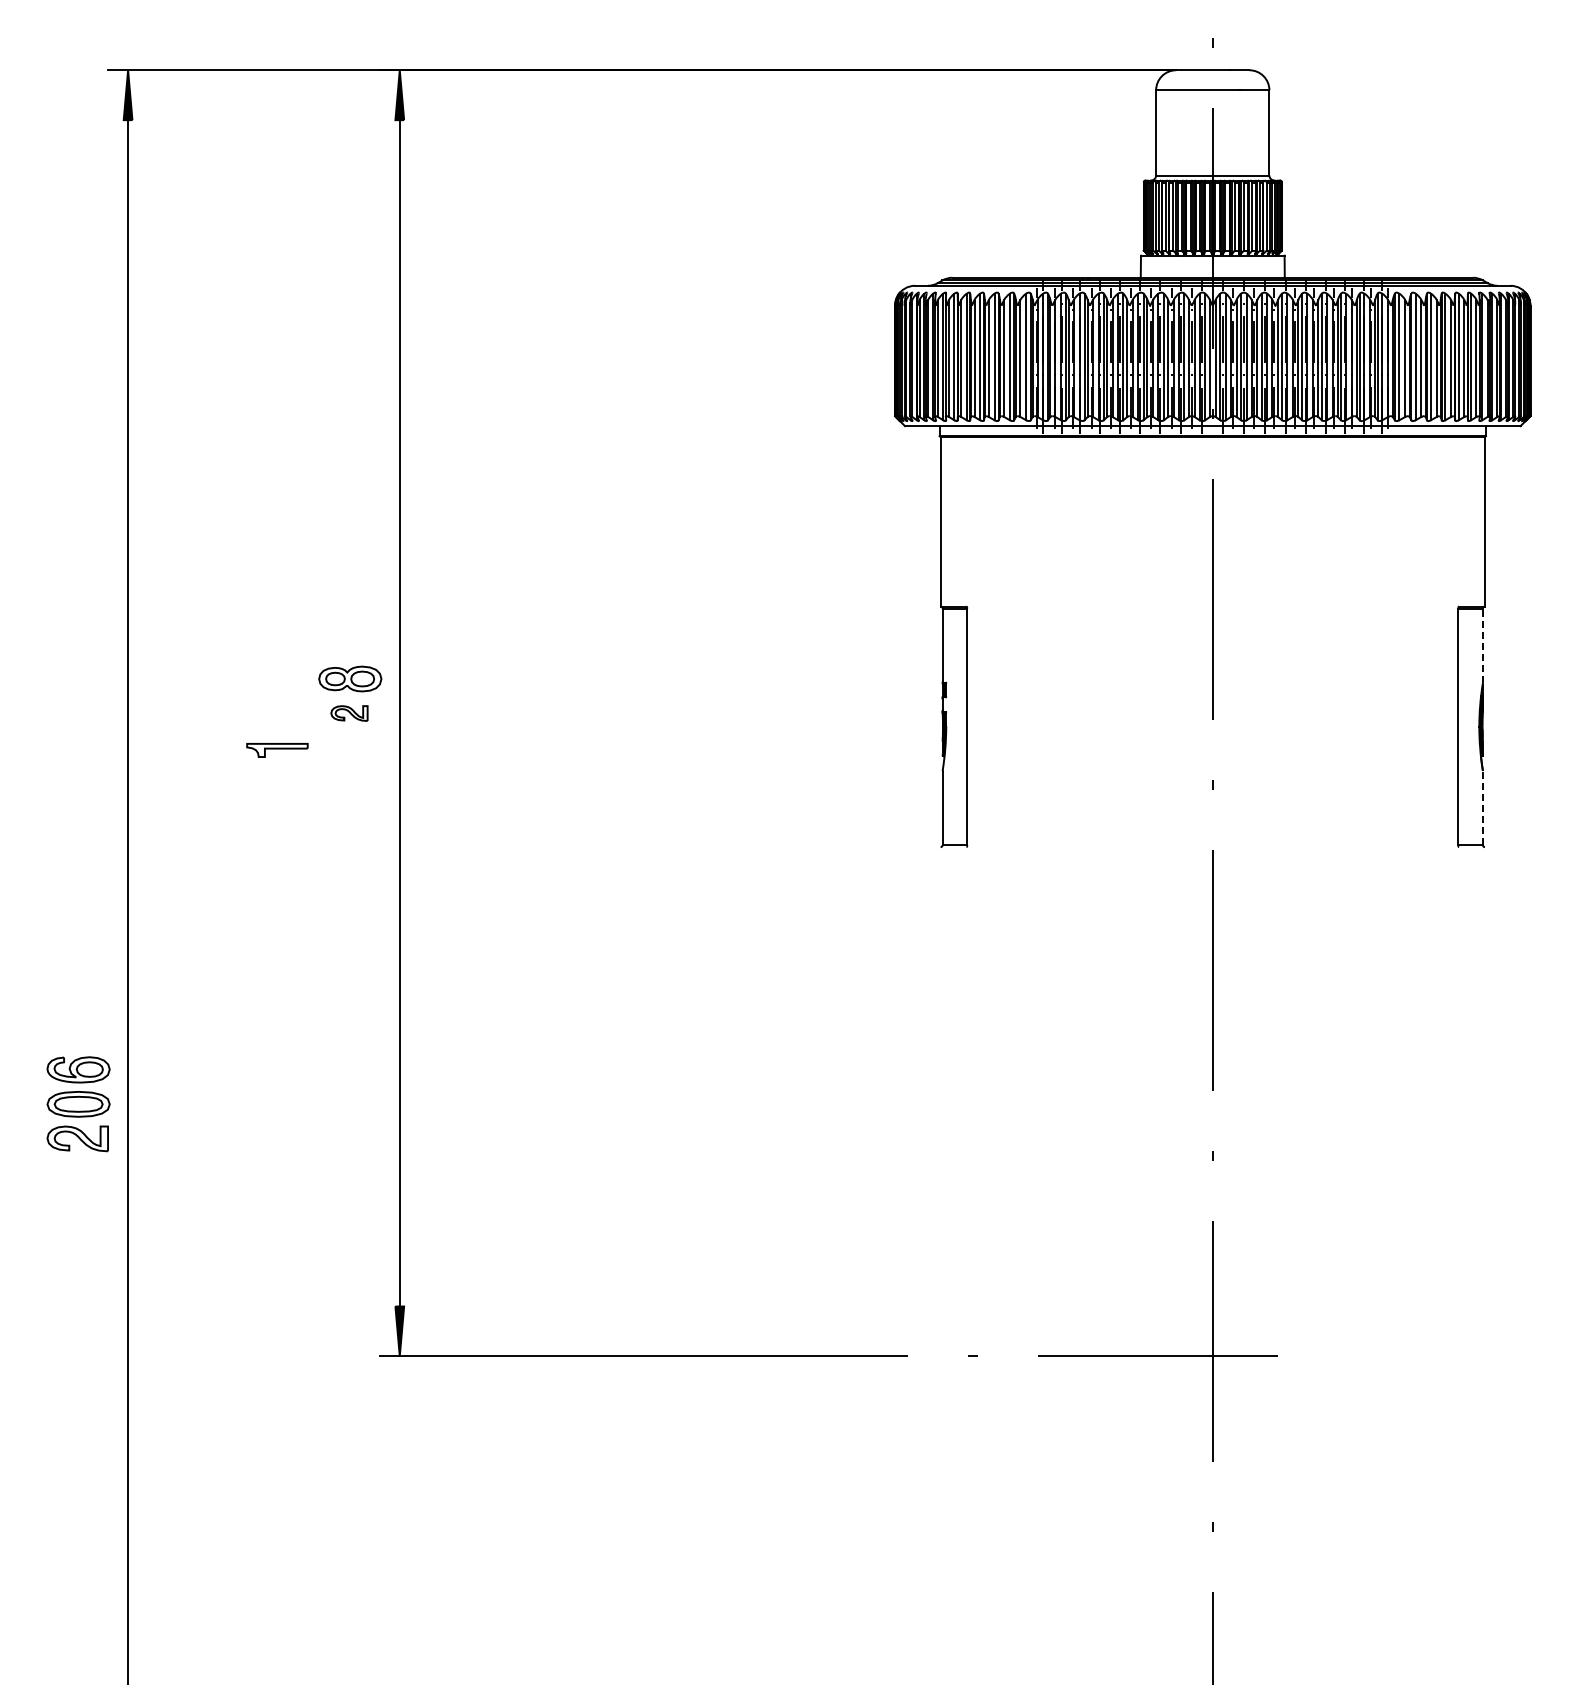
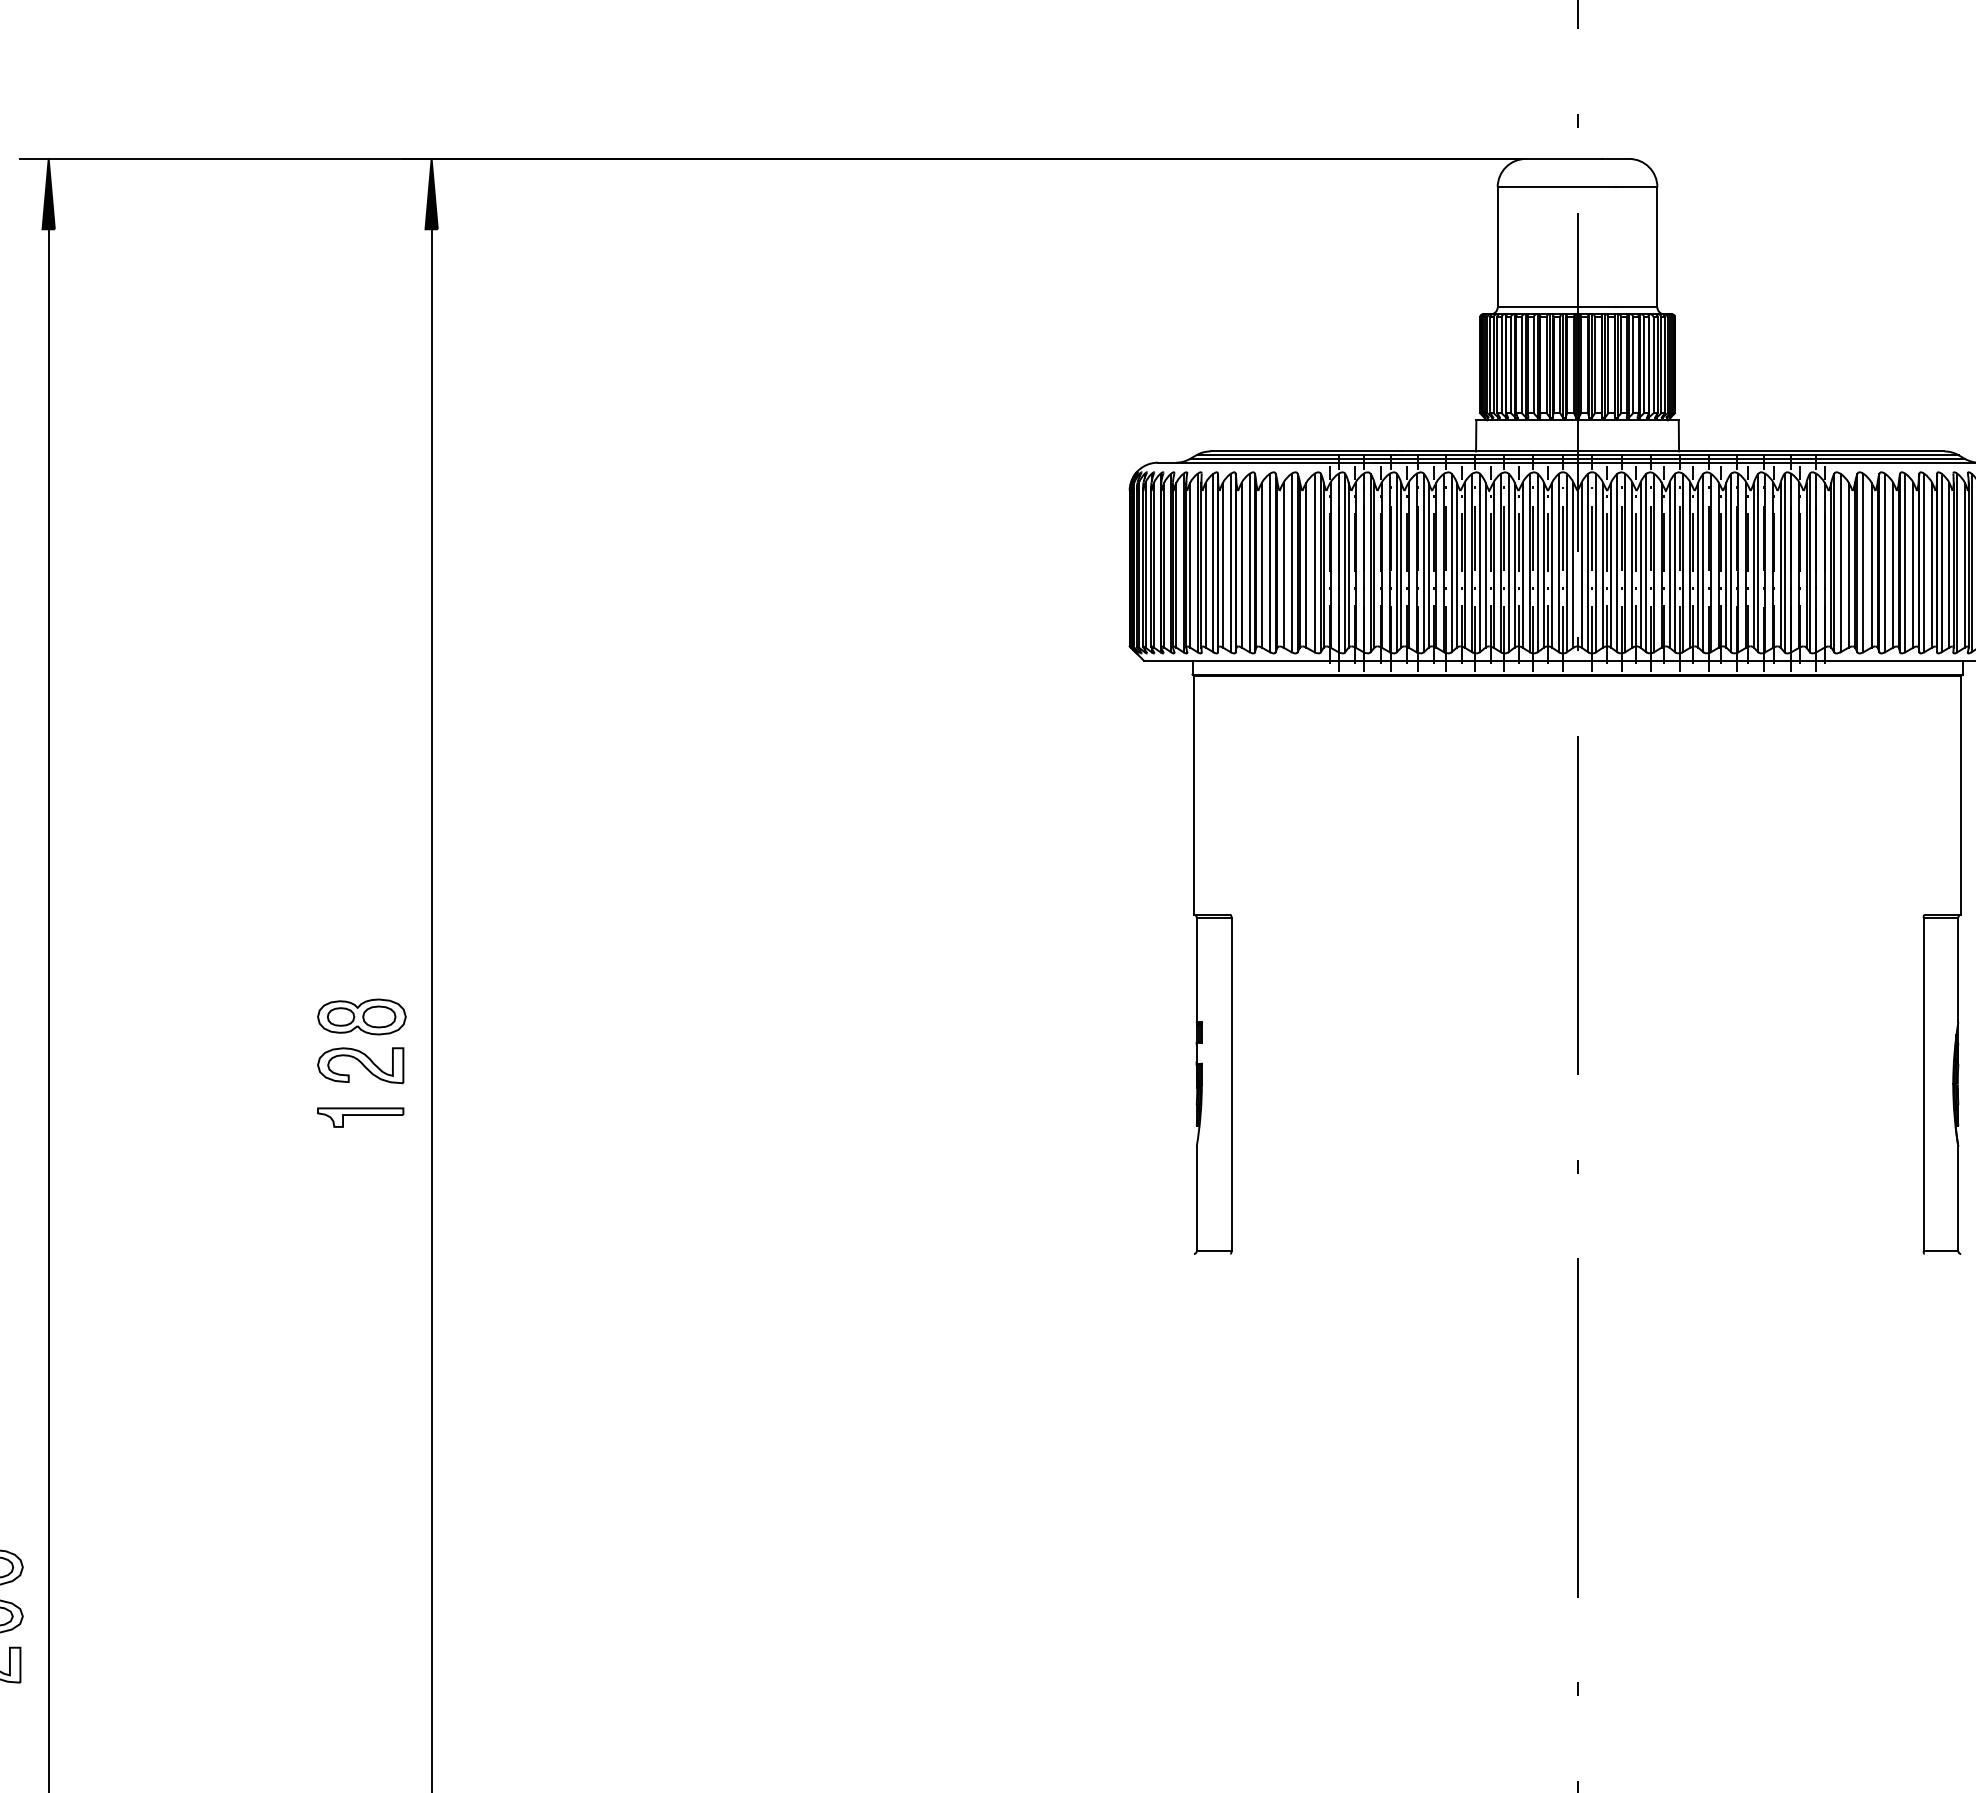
line: (1482, 645) -> (1957, 969), dashed -> solid
part: (349, 713) -> (360, 1065), size x1.67
part: (277, 750) -> (360, 1117), moved
line: (1482, 807) -> (1957, 1198), dashed -> solid

